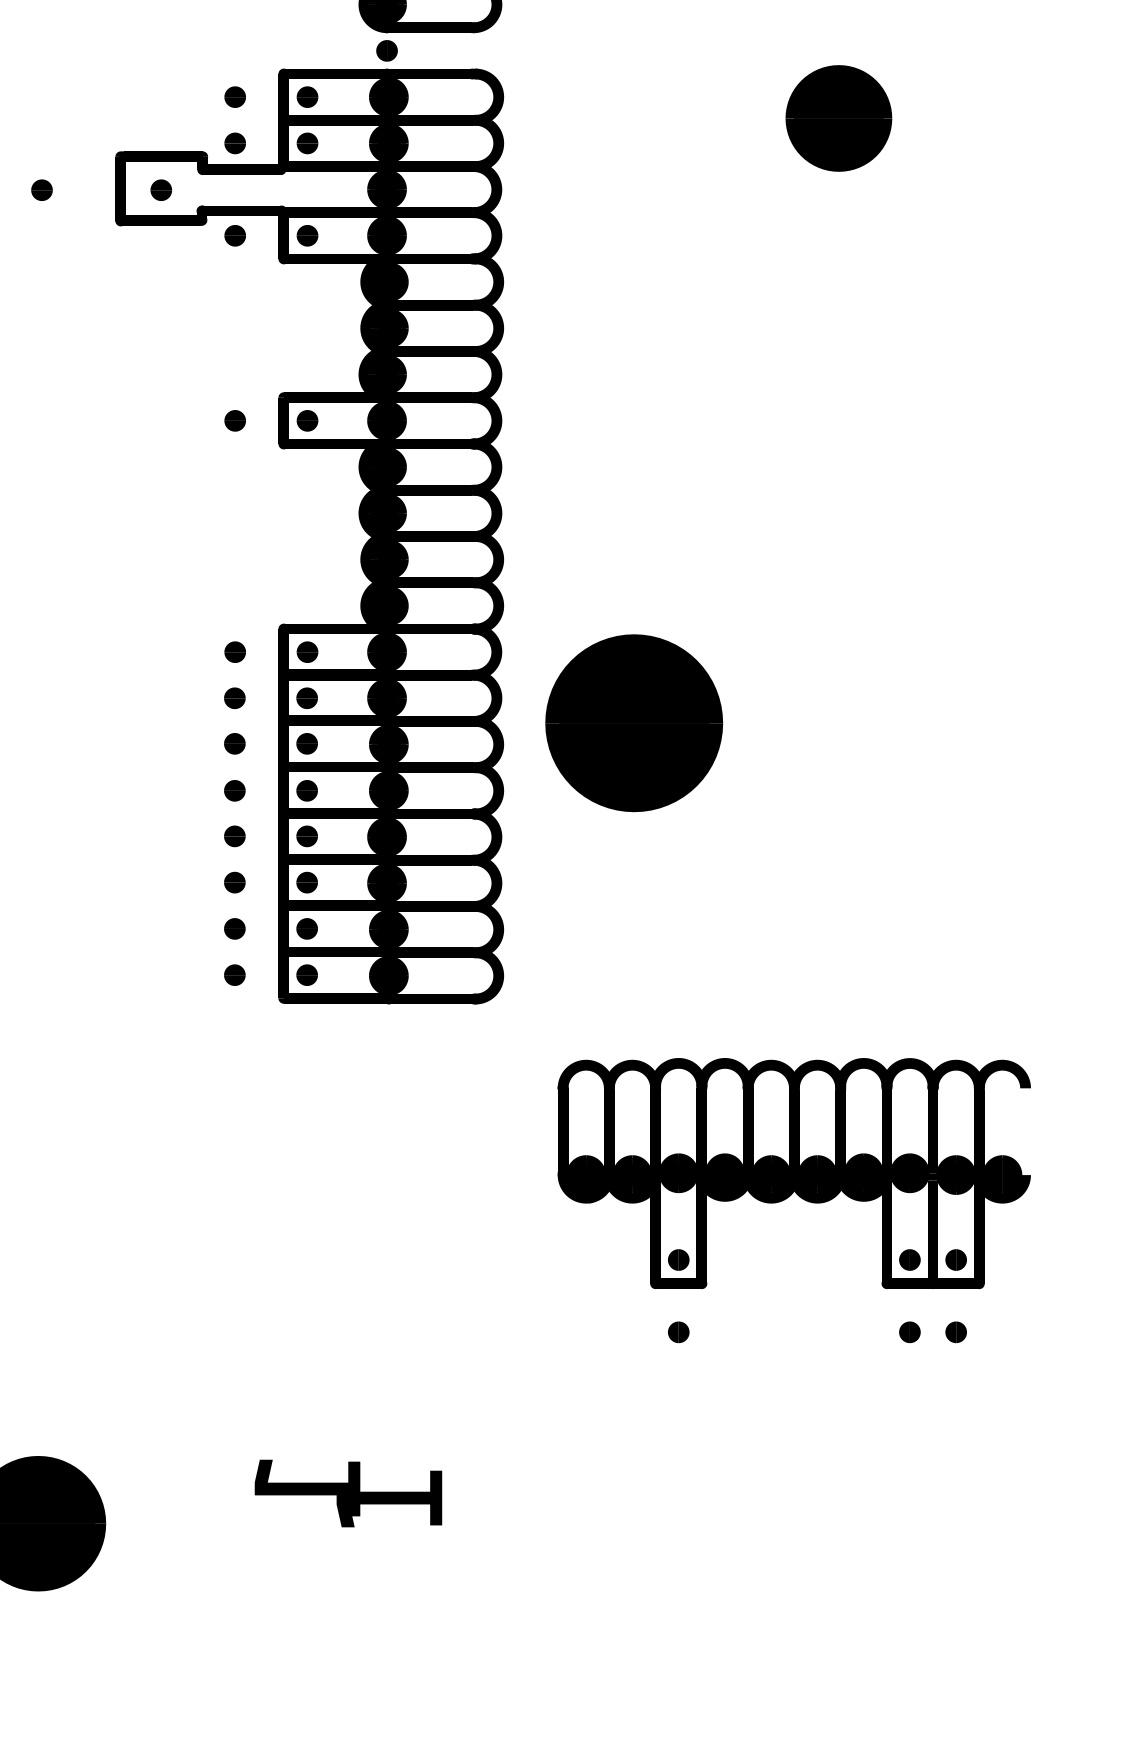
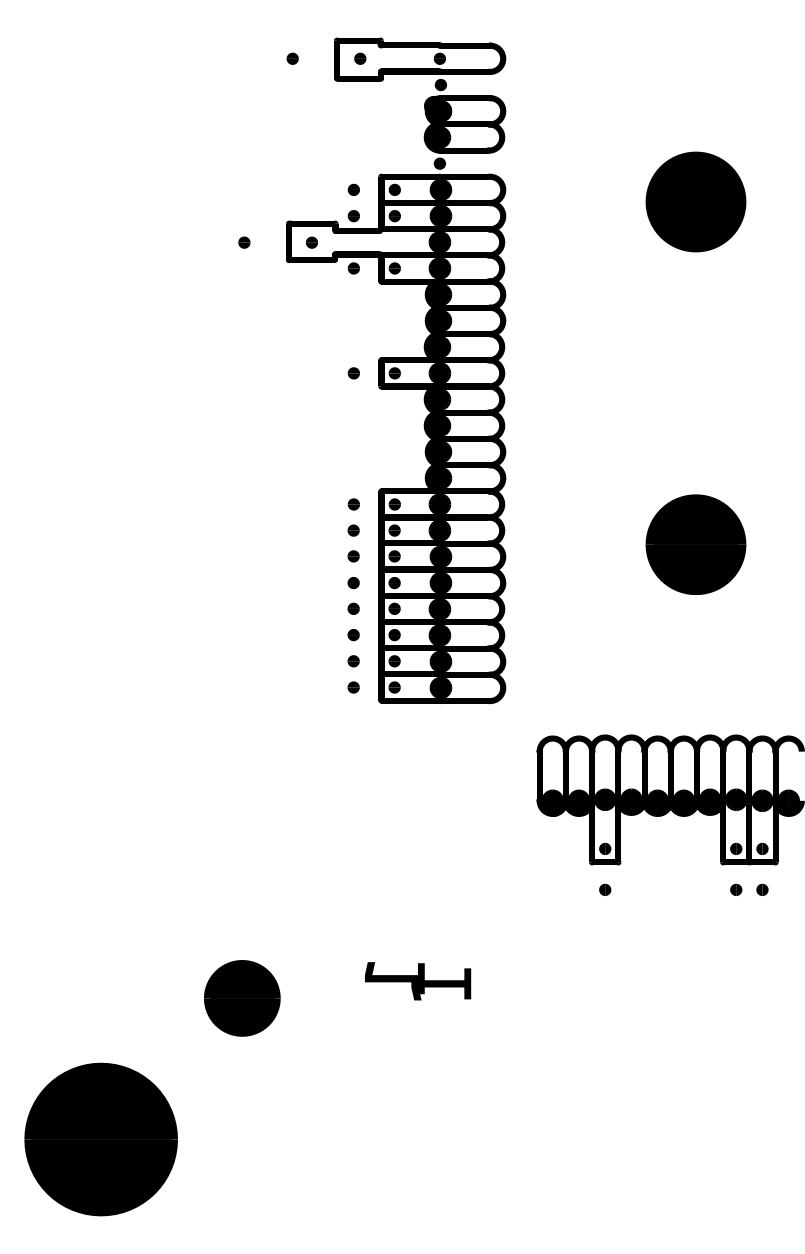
part: (838, 117) -> (695, 201), size x1.67
part: (633, 722) -> (695, 544), moved

